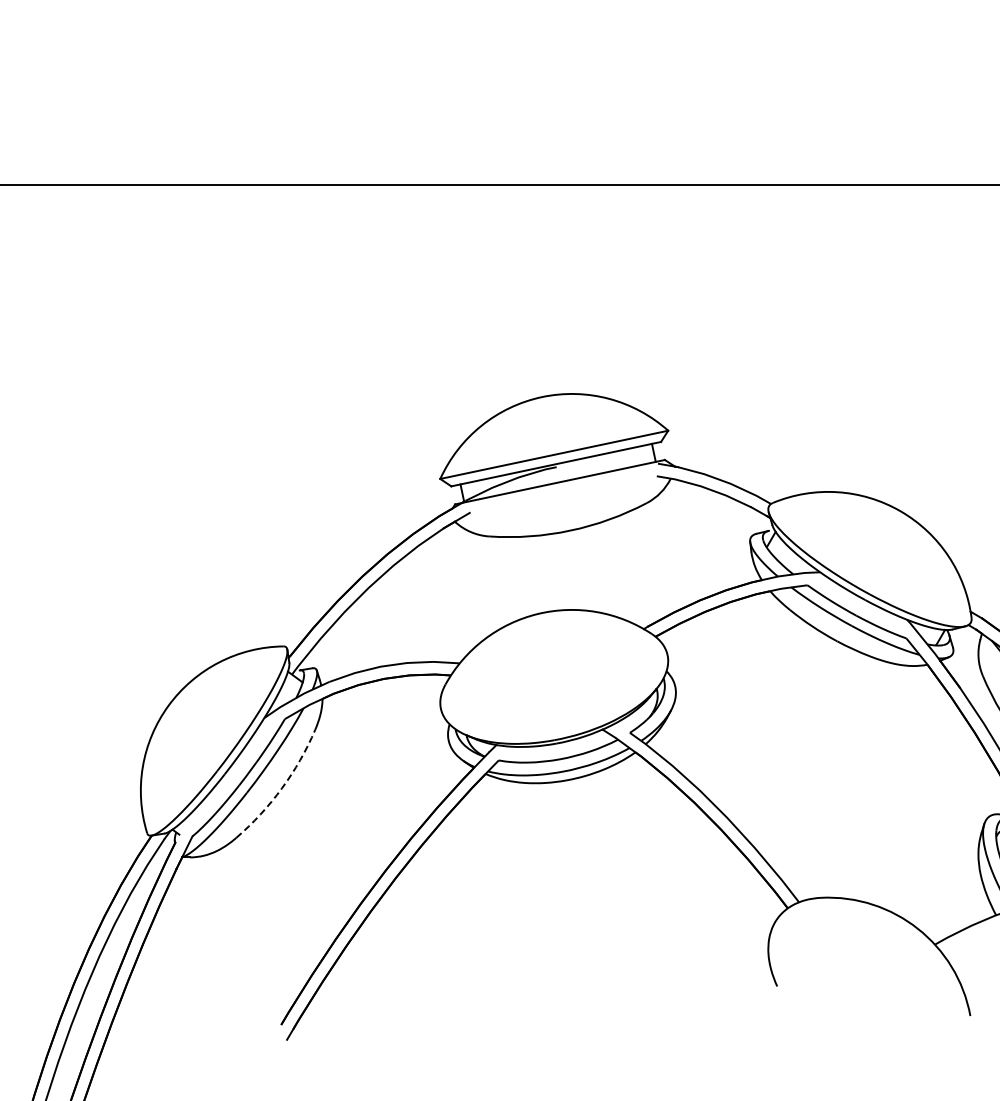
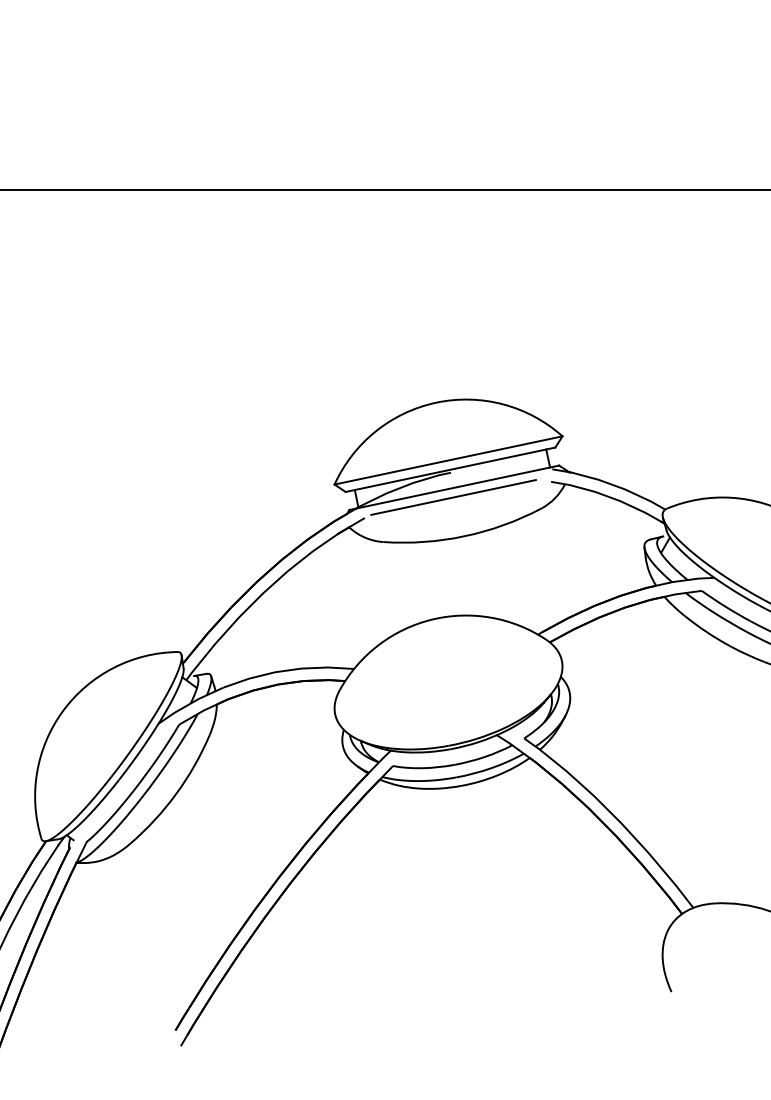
line: (559, 491) -> (453, 497), added
arc: (281, 788) -> (175, 794), dashed -> solid

